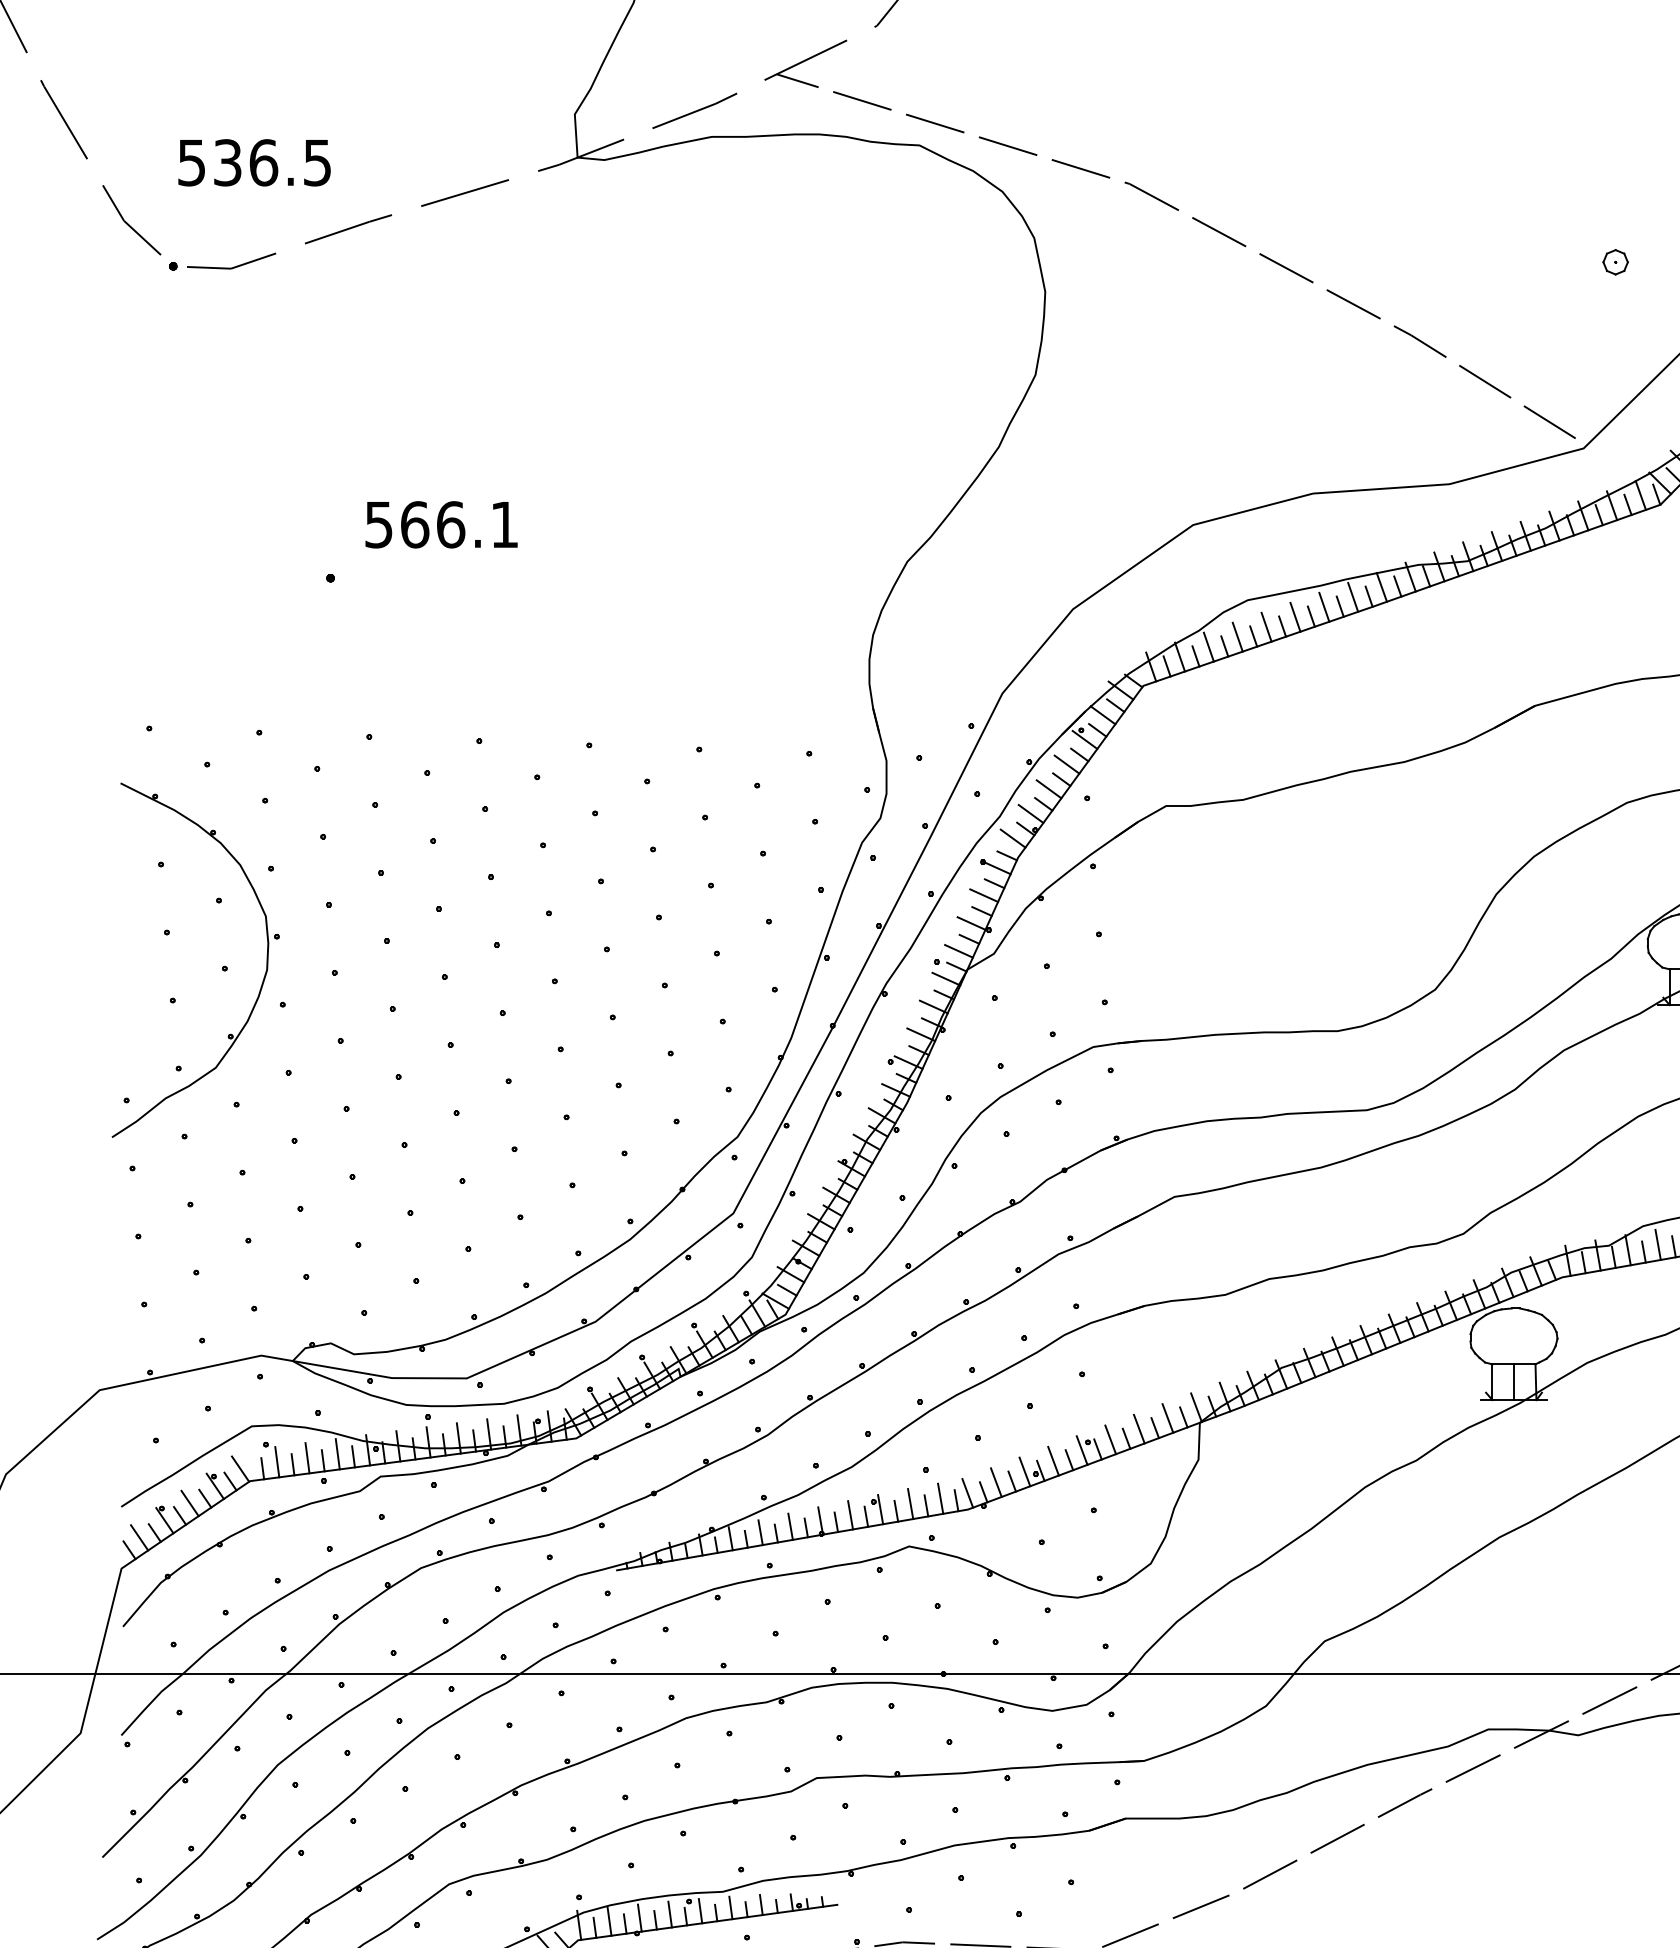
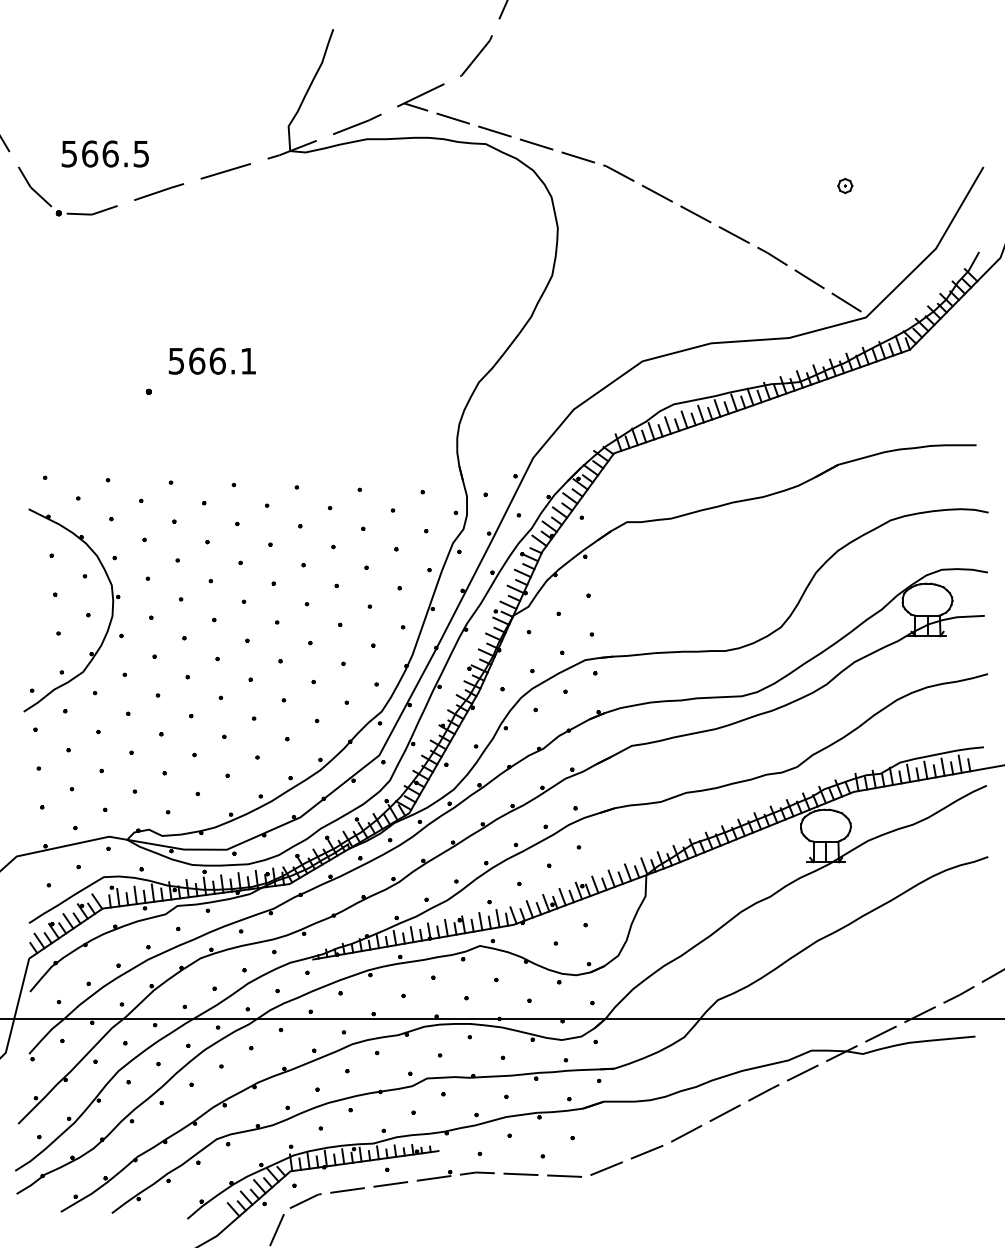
text: (228, 161) -> (90, 153), 536.5 -> 566.5
part: (1615, 261) -> (845, 185), moved

